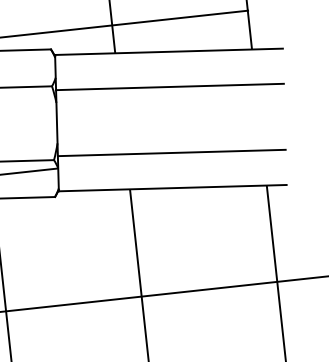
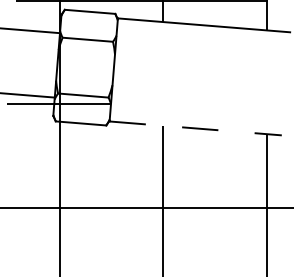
line: (169, 86) -> (201, 51), removed
line: (171, 152) -> (197, 101), removed
line: (173, 188) -> (196, 128), solid -> dashed

